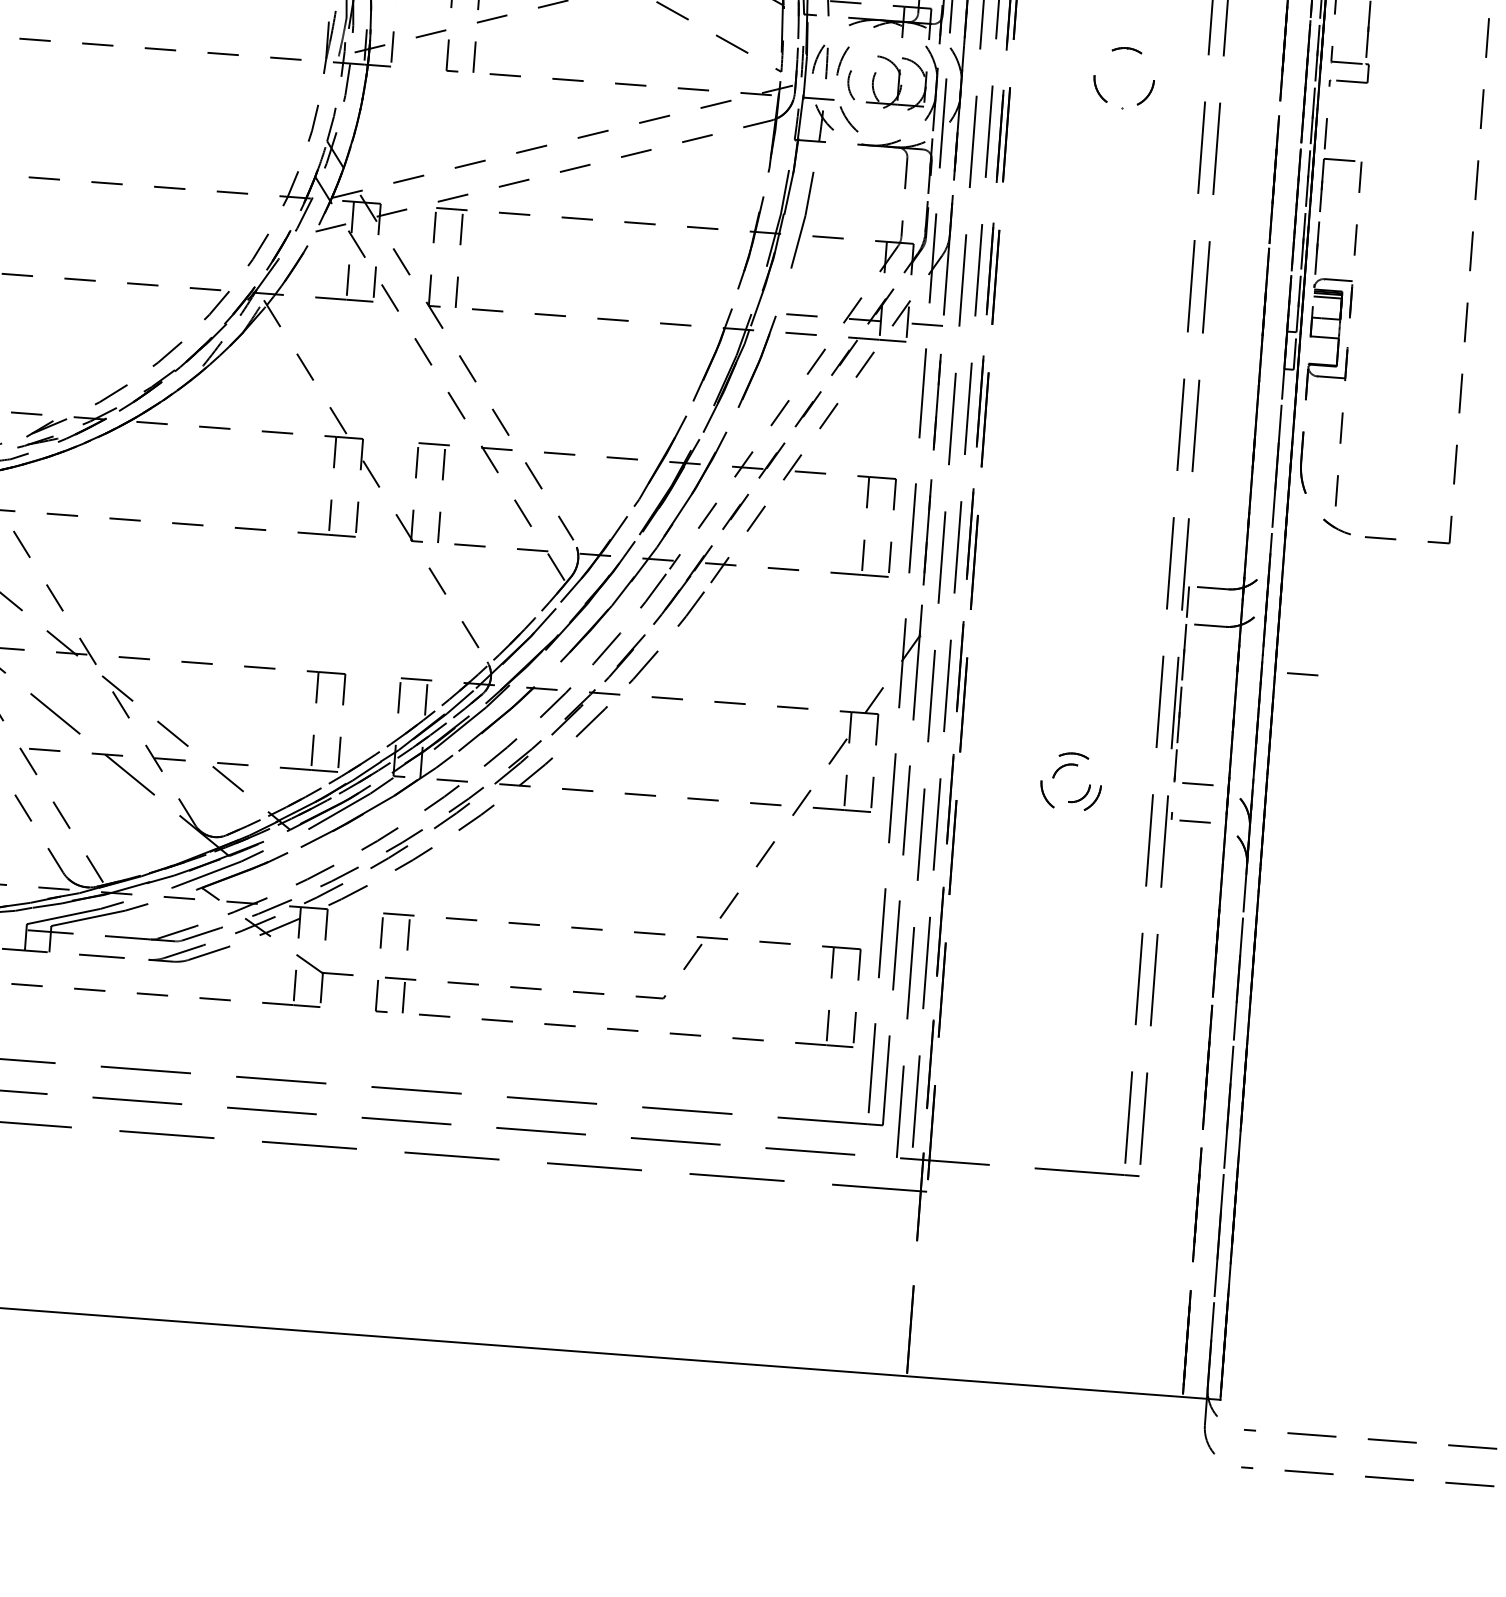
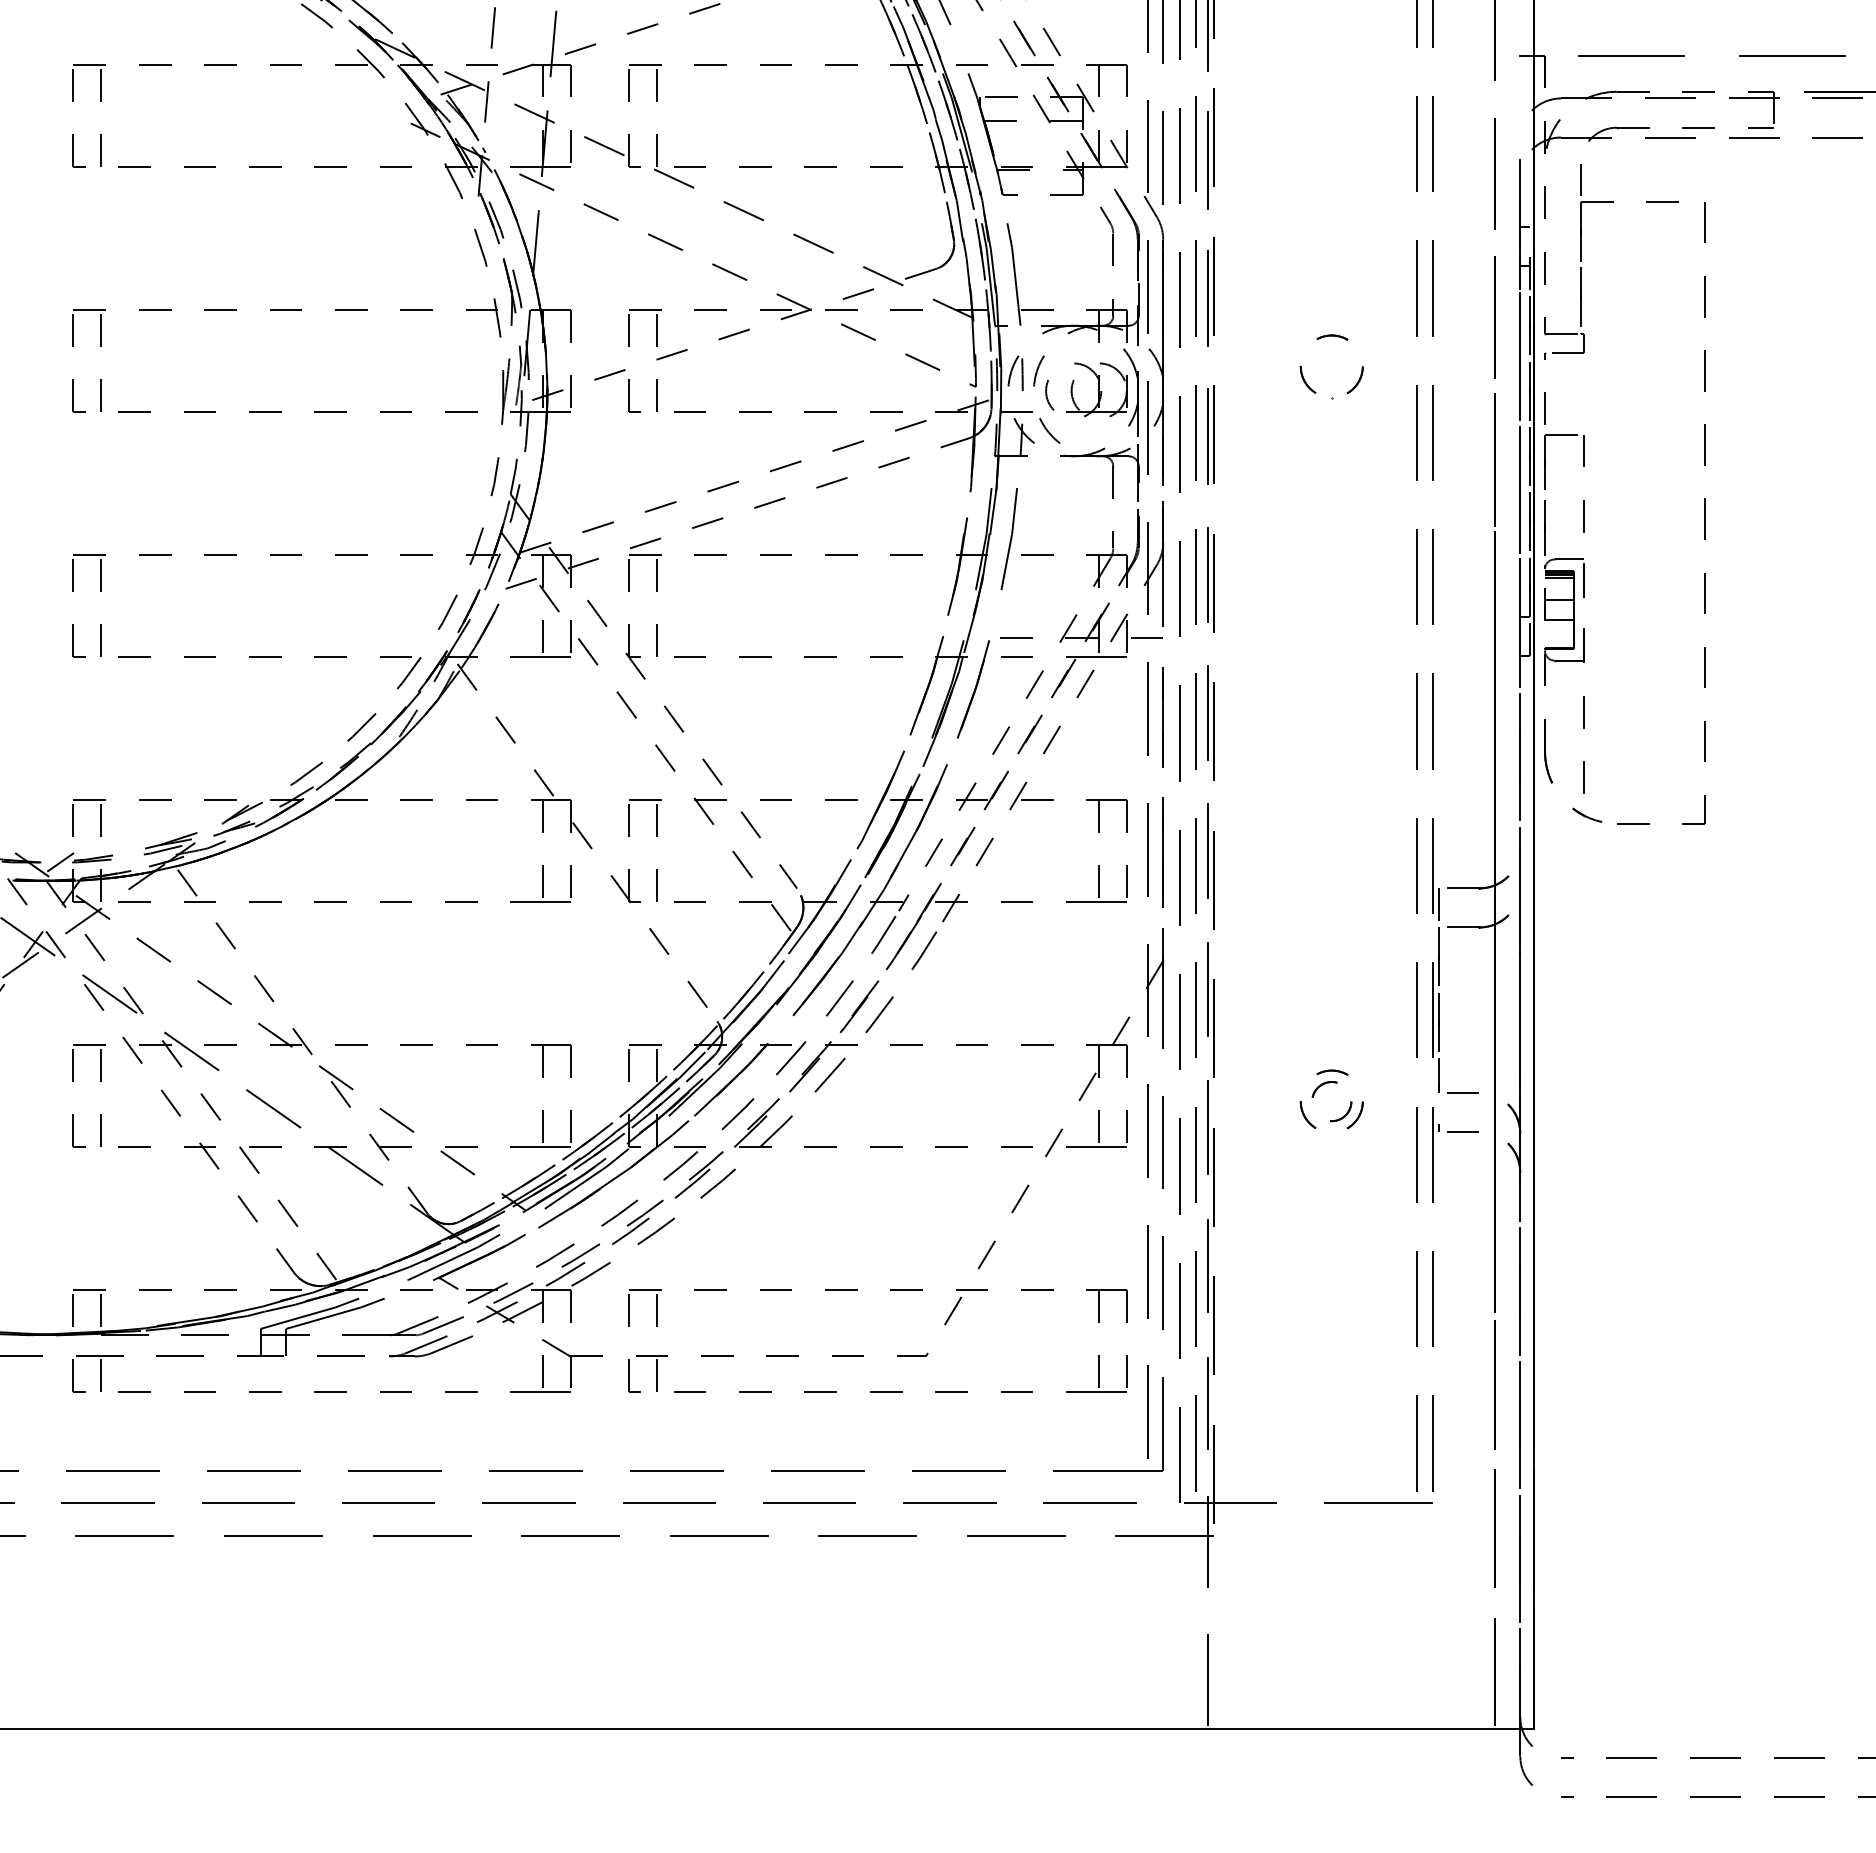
line: (1302, 674) -> (1562, 970), removed

